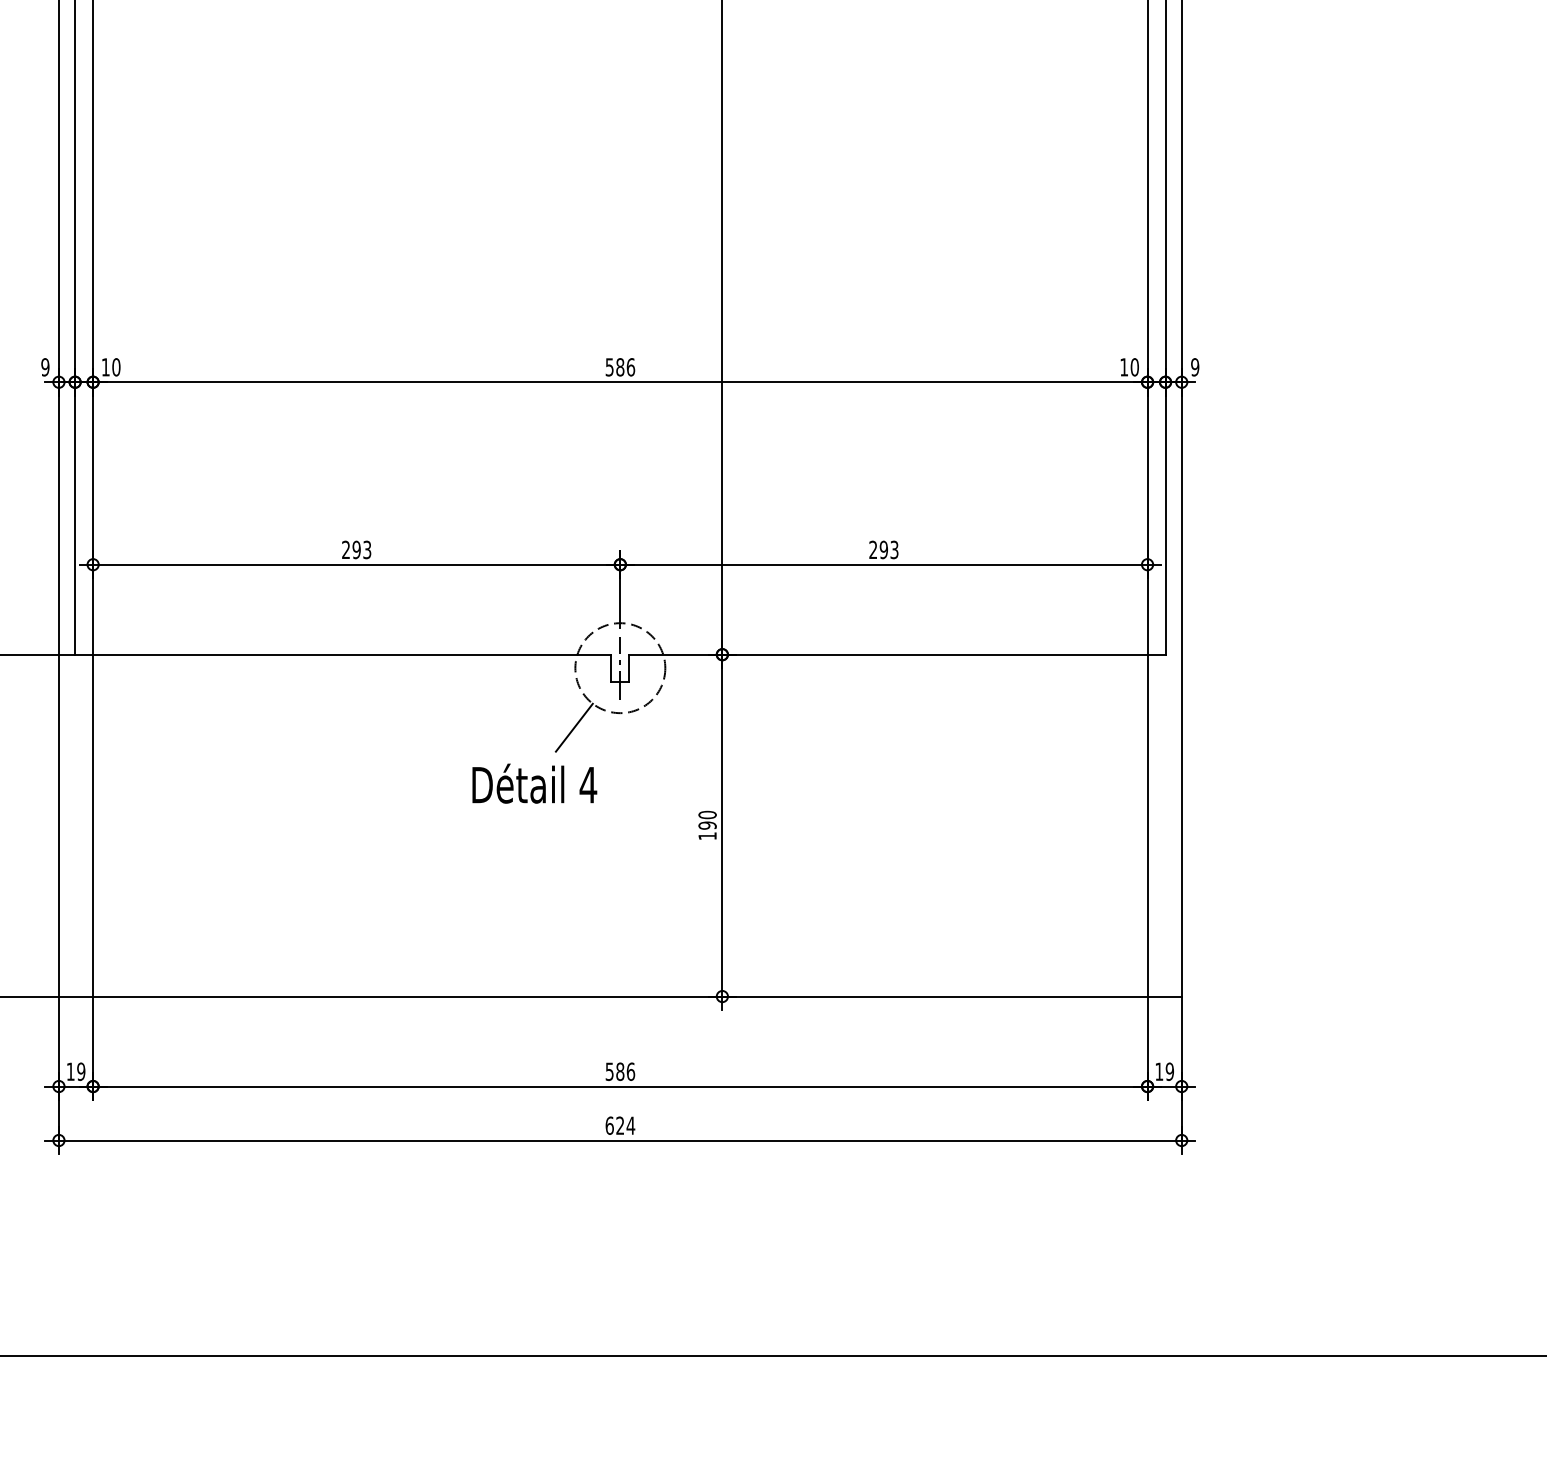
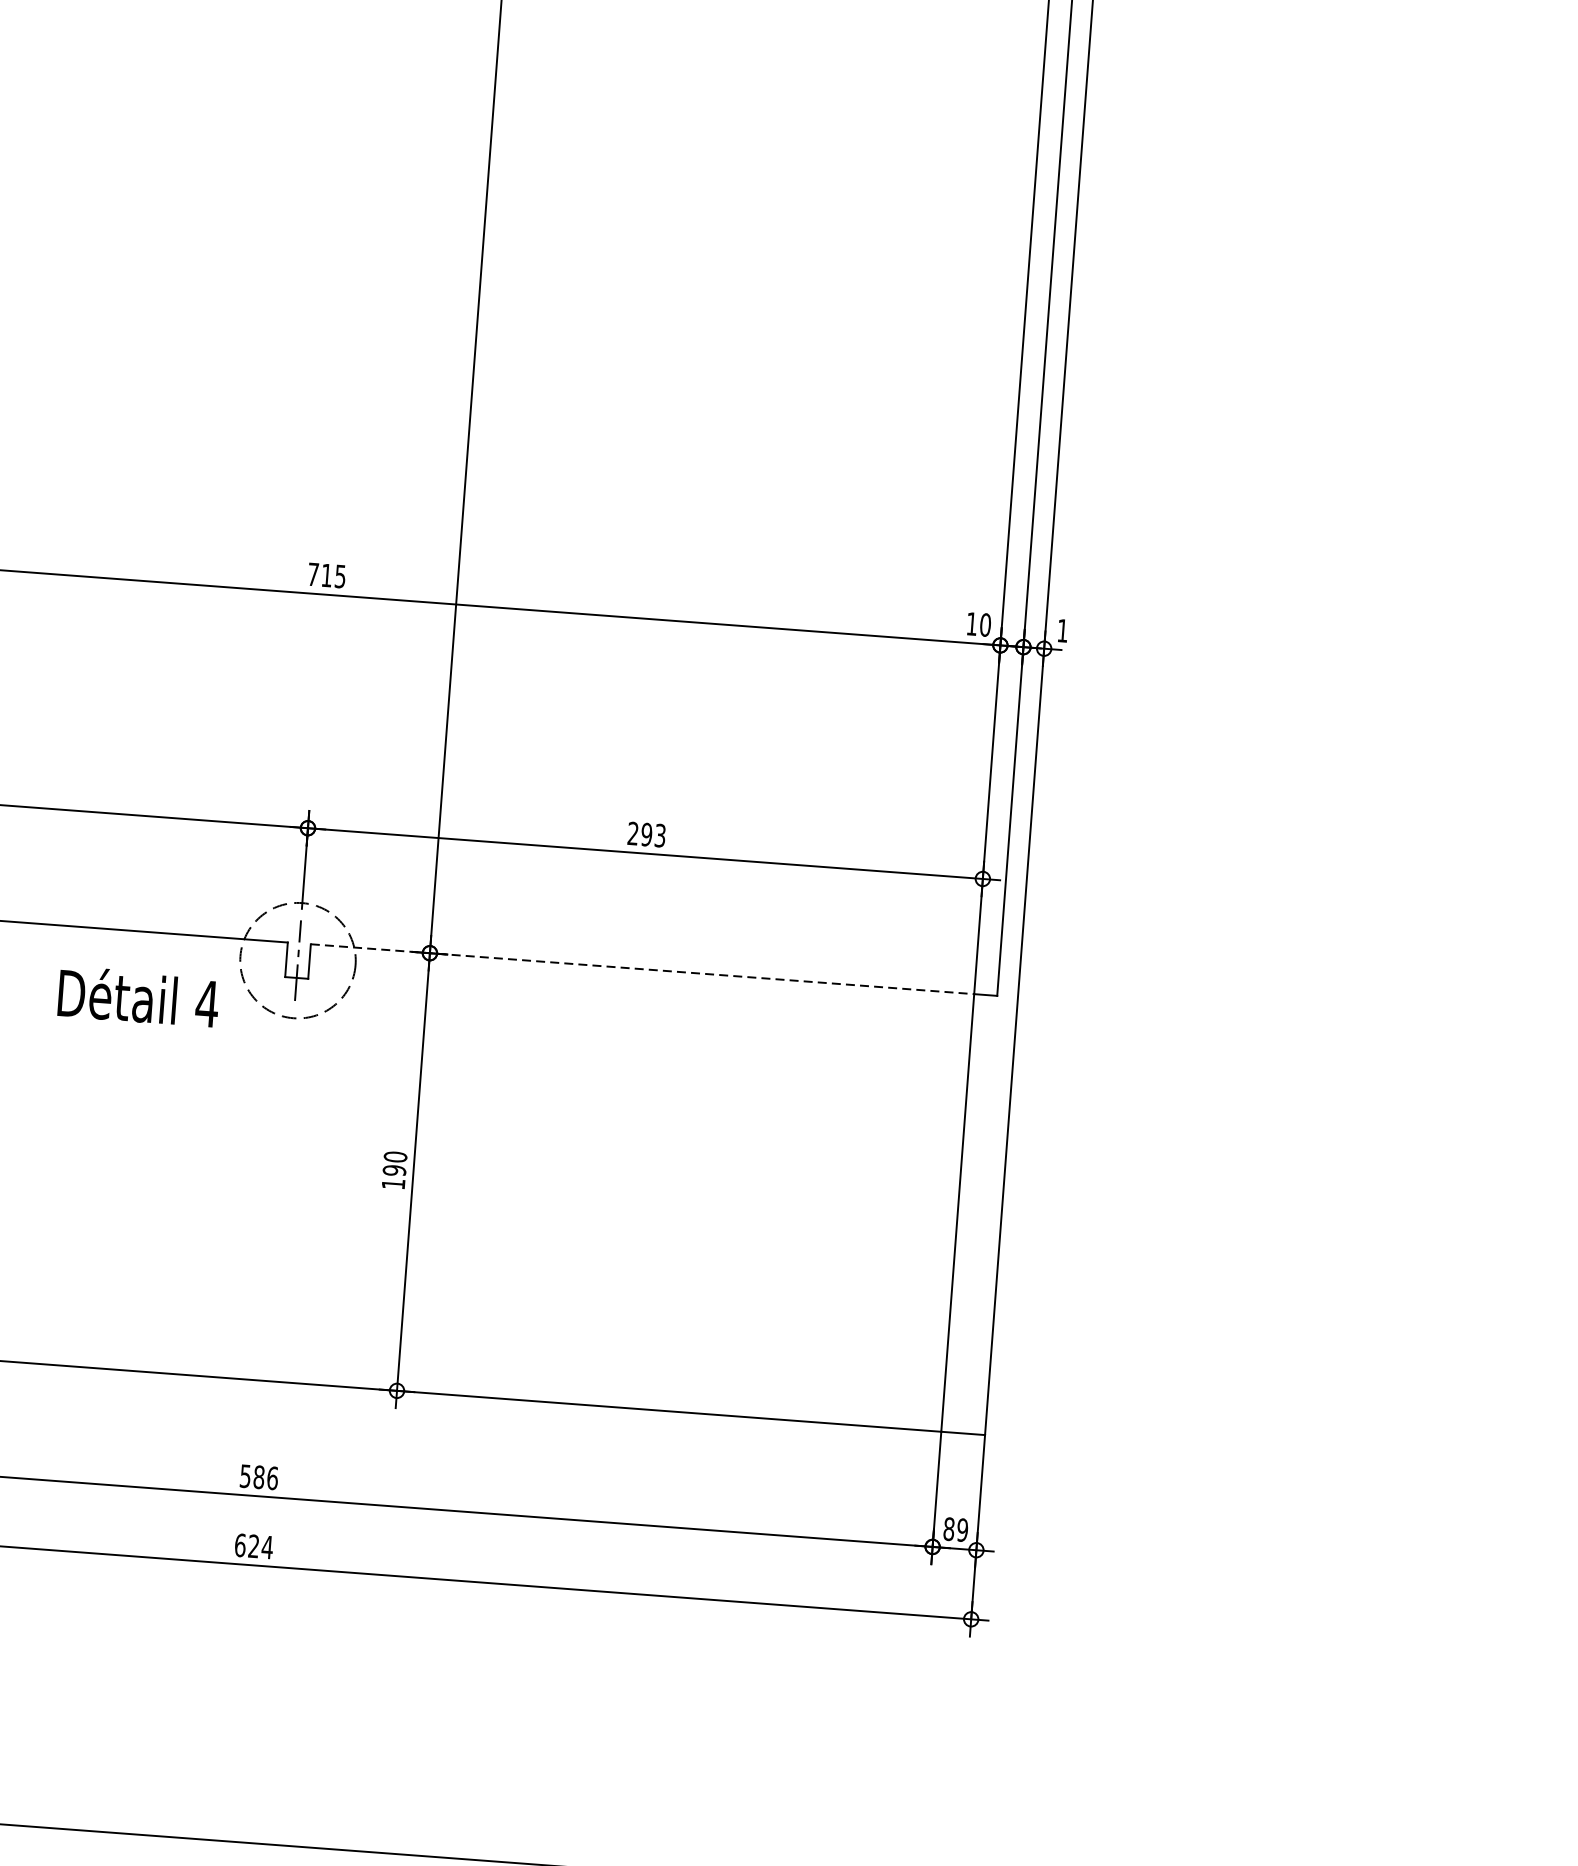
text: (620, 367) -> (327, 575), 586 -> 715
text: (1195, 367) -> (1063, 631), 9 -> 1
line: (888, 654) -> (642, 968), solid -> dashed
line: (573, 727) -> (232, 1032), removed
text: (534, 783) -> (138, 996), moved
text: (1159, 1071) -> (949, 1528), 19 -> 89

